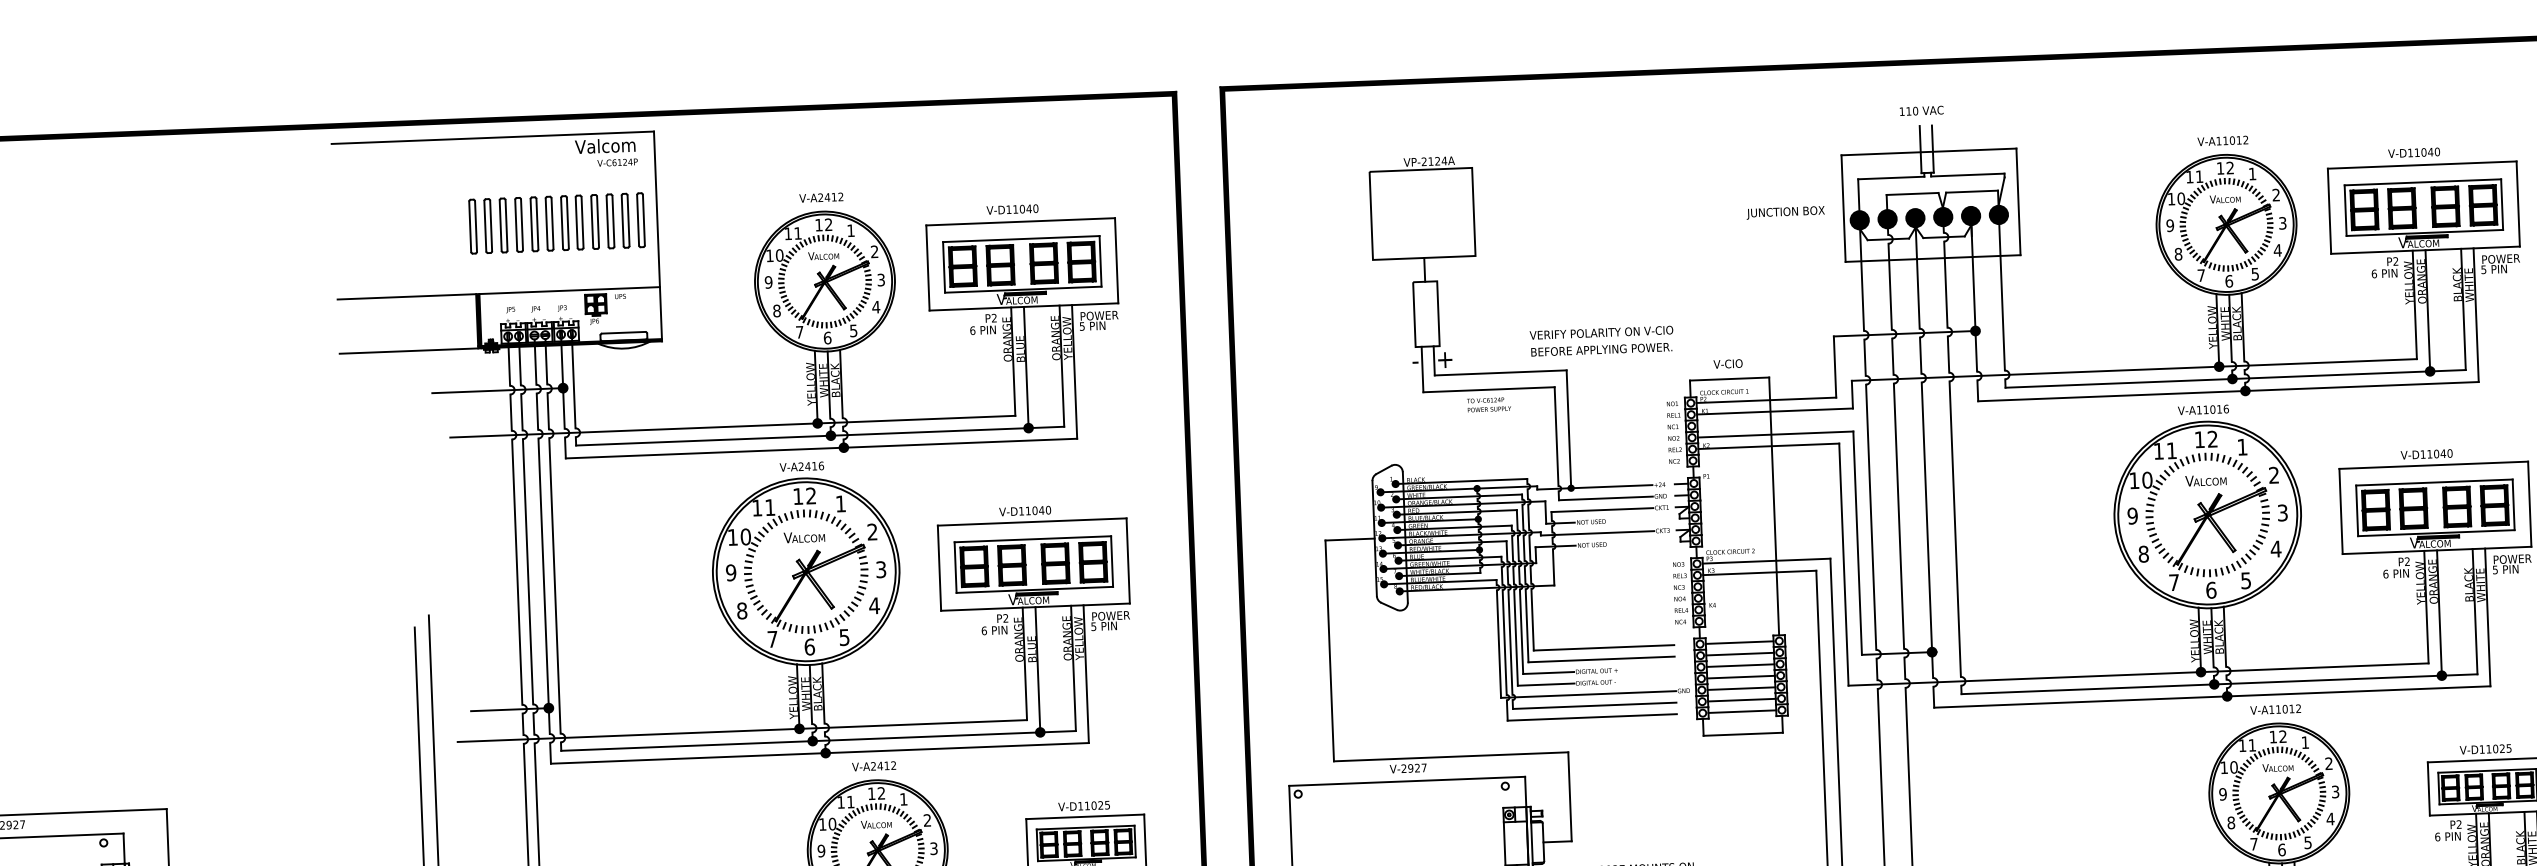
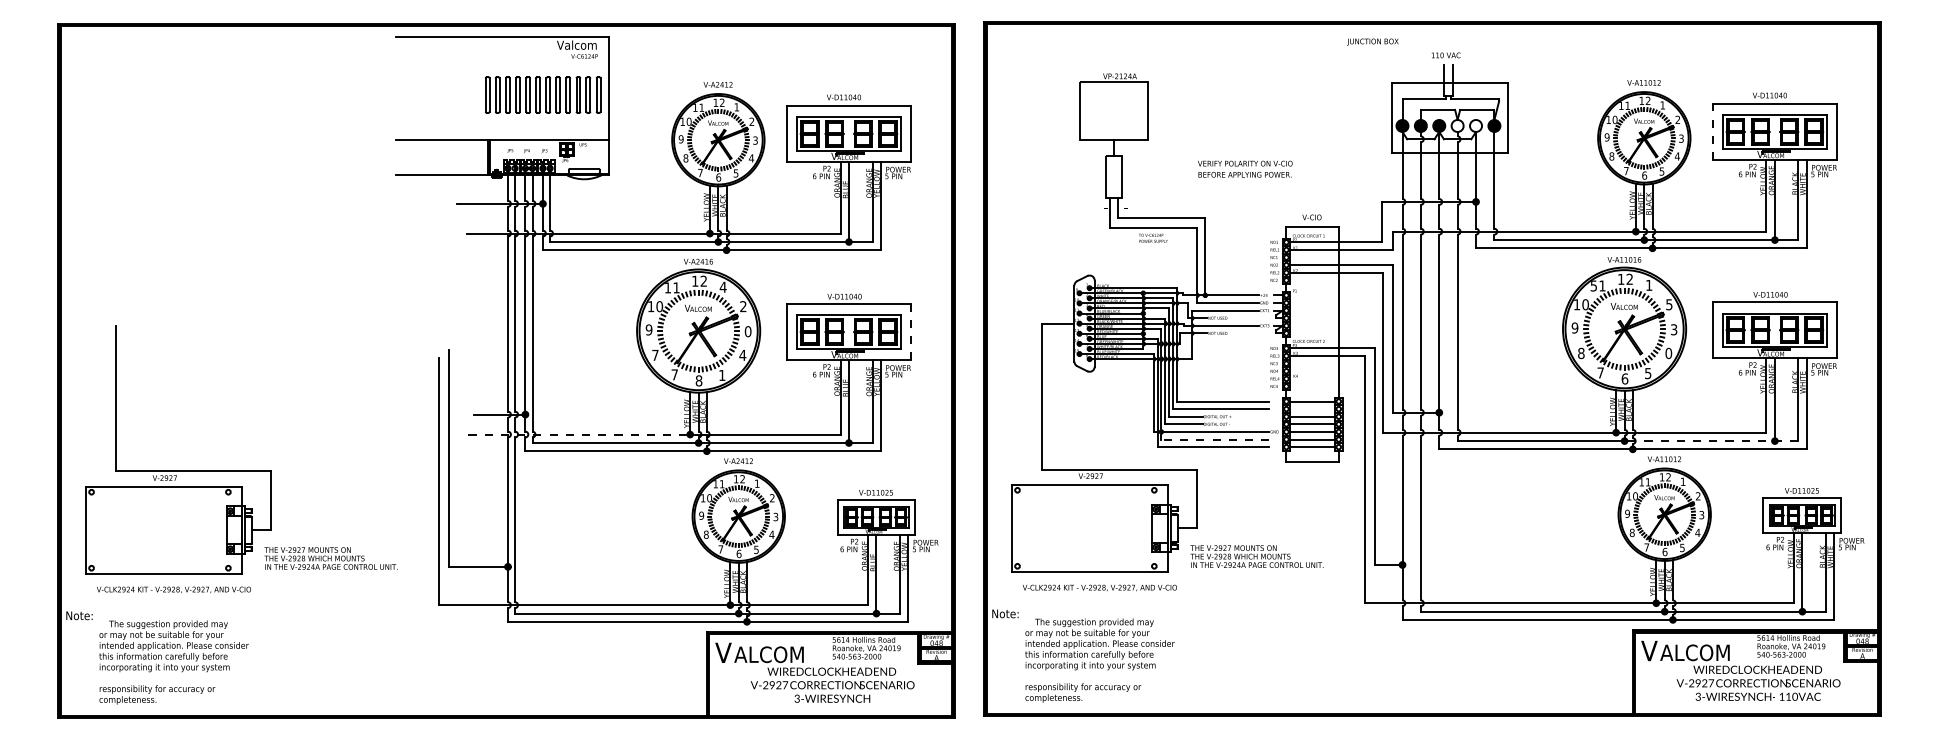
line: (2329, 210) -> (1712, 131), solid -> dashed
text: (1785, 211) -> (1372, 41), moved
fill: (1971, 215) -> (1476, 125), removed
fill: (1943, 216) -> (1457, 125), removed
text: (1602, 340) -> (1245, 168), moved
text: (1445, 359) -> (1125, 207), + -> -
text: (2158, 450) -> (1593, 285), 11 -> 51
text: (2274, 474) -> (1669, 304), 2 -> 5
text: (839, 502) -> (722, 286), 1 -> 4
text: (2275, 549) -> (1668, 353), 4 -> 0
line: (1128, 559) -> (911, 331), solid -> dashed
text: (880, 569) -> (747, 331), 3 -> 0
text: (742, 609) -> (655, 354), 8 -> 7
text: (844, 637) -> (722, 375), 5 -> 1
text: (808, 646) -> (698, 380), 6 -> 8
line: (1740, 654) -> (1312, 409), removed
line: (2347, 679) -> (1712, 441), solid -> dashed
line: (1594, 705) -> (1215, 439), solid -> dashed
line: (625, 735) -> (575, 434), solid -> dashed

